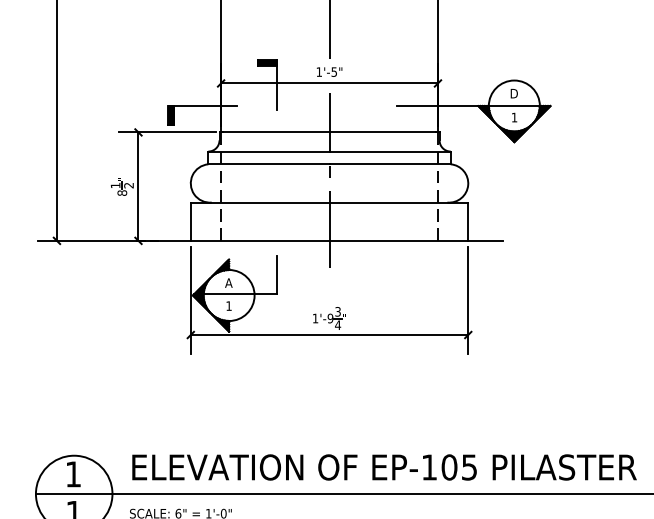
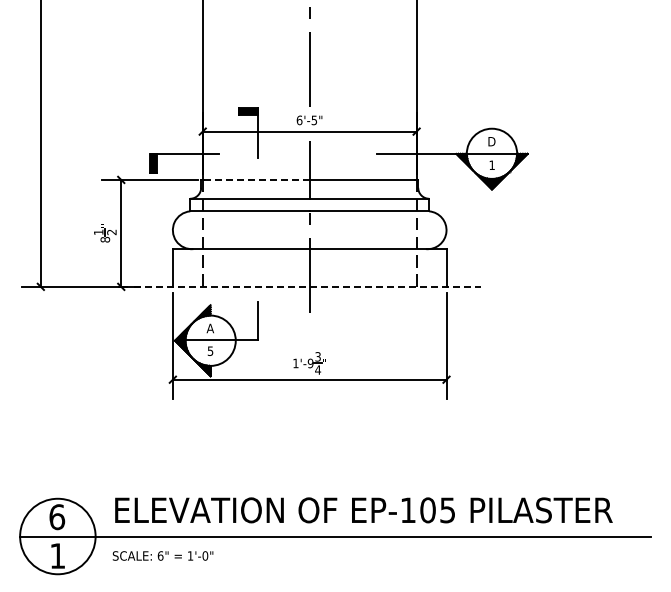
text: (319, 72) -> (299, 120), 1'-5" -> 6'-5"
line: (276, 132) -> (257, 179), solid -> dashed
line: (327, 240) -> (307, 286), solid -> dashed
text: (228, 305) -> (210, 350), 1 -> 5
text: (73, 474) -> (57, 517), 1 -> 6

